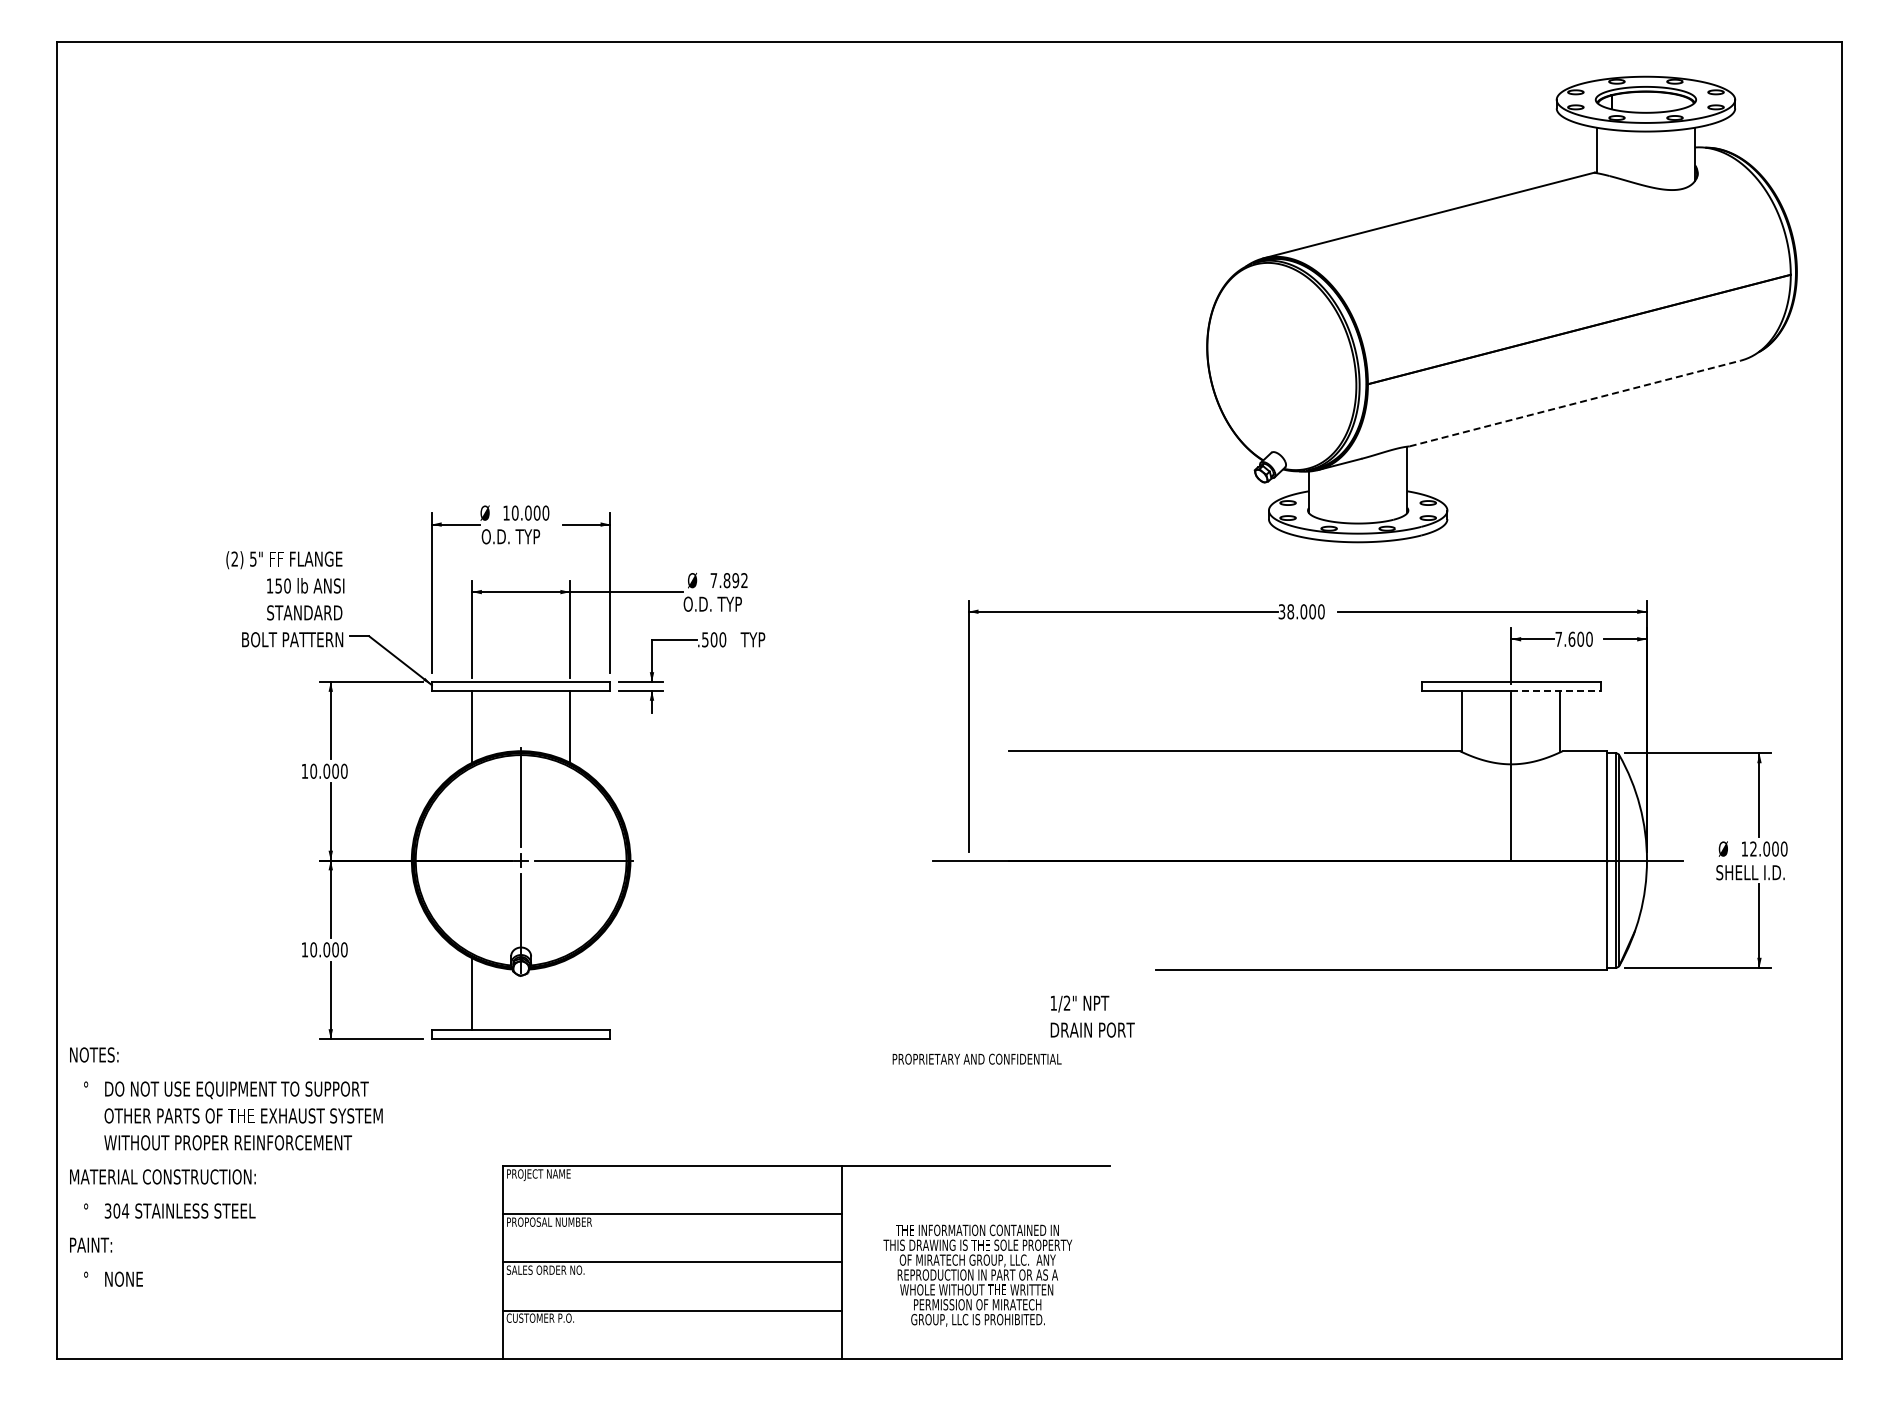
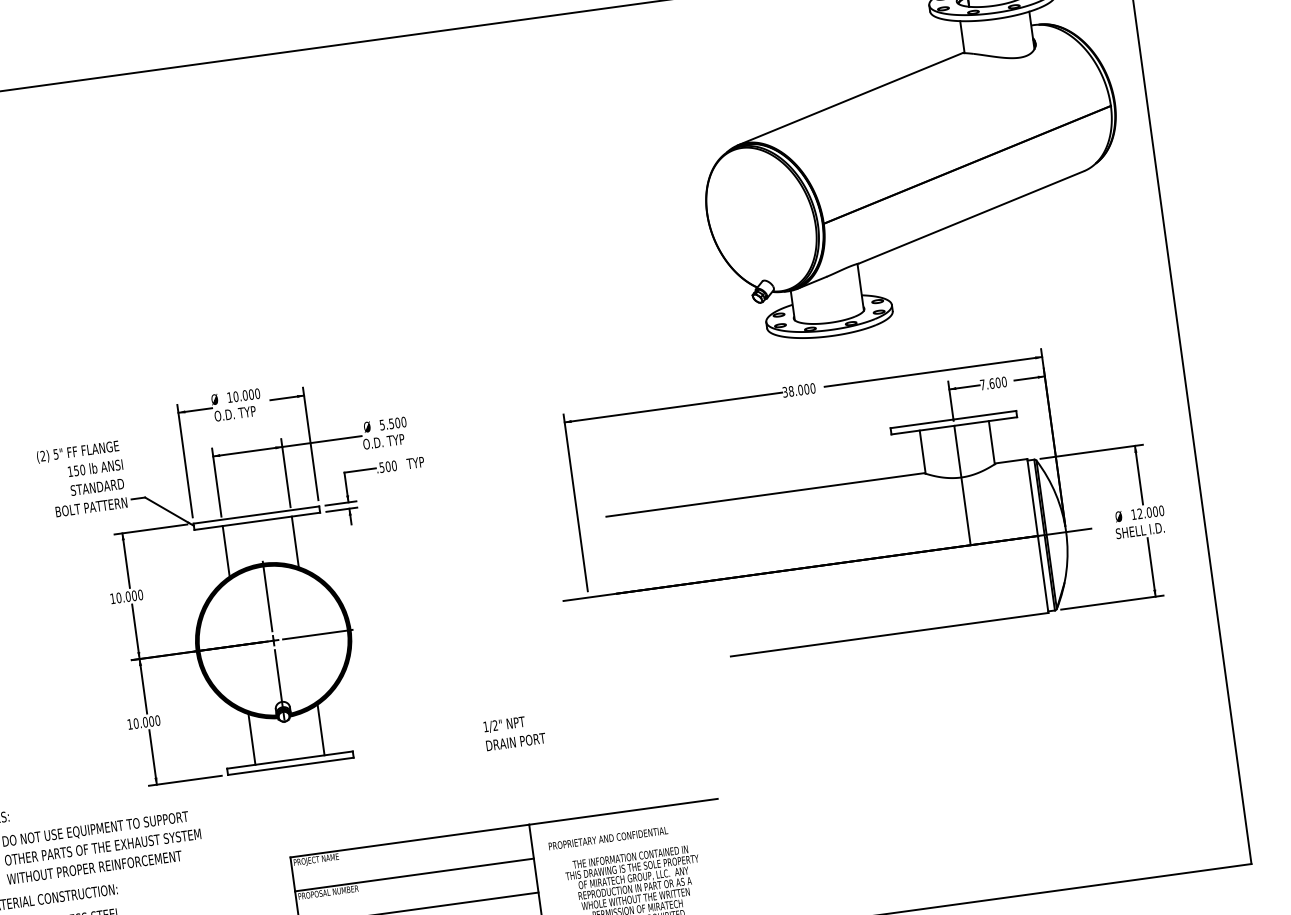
line: (1575, 403) -> (971, 217), dashed -> solid
text: (728, 580) -> (392, 423), 7.892 -> 5.500
line: (1555, 690) -> (985, 421), dashed -> solid
line: (570, 994) -> (321, 730), added
text: (1092, 1016) -> (514, 732), moved
text: (976, 1058) -> (607, 838), moved

